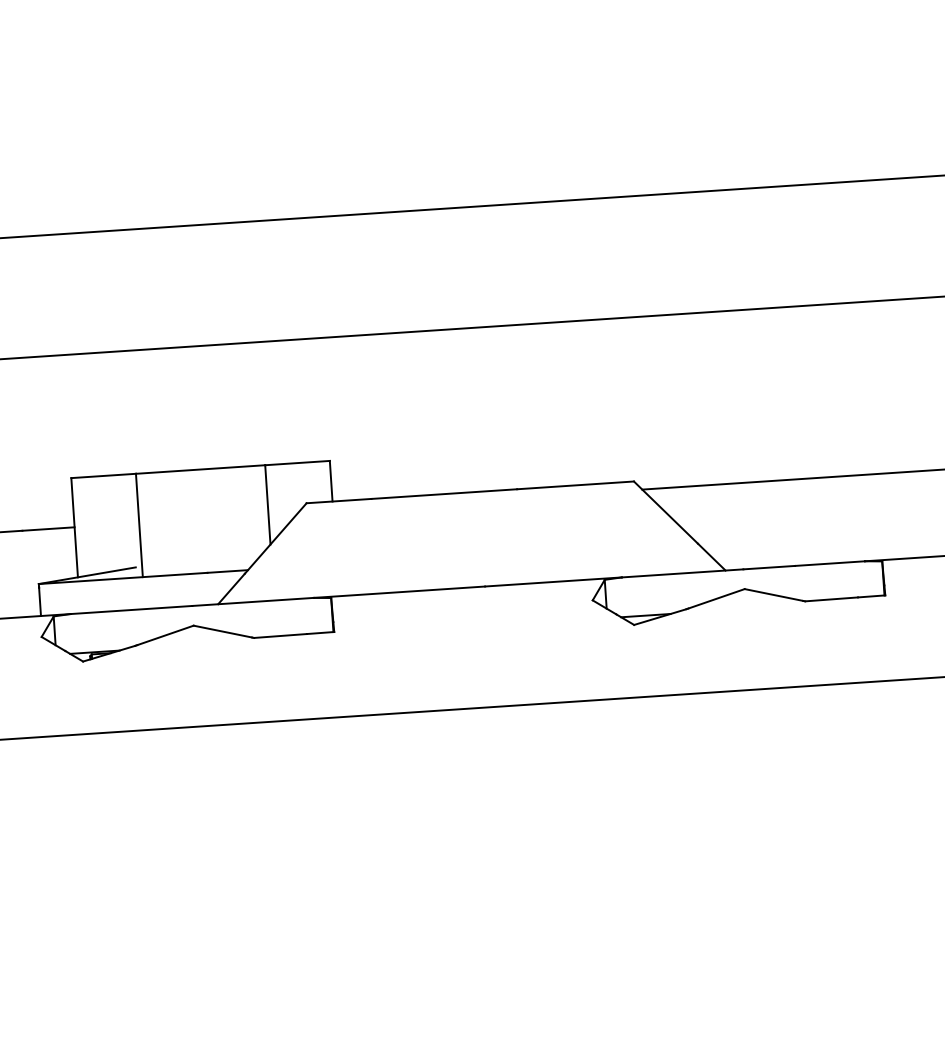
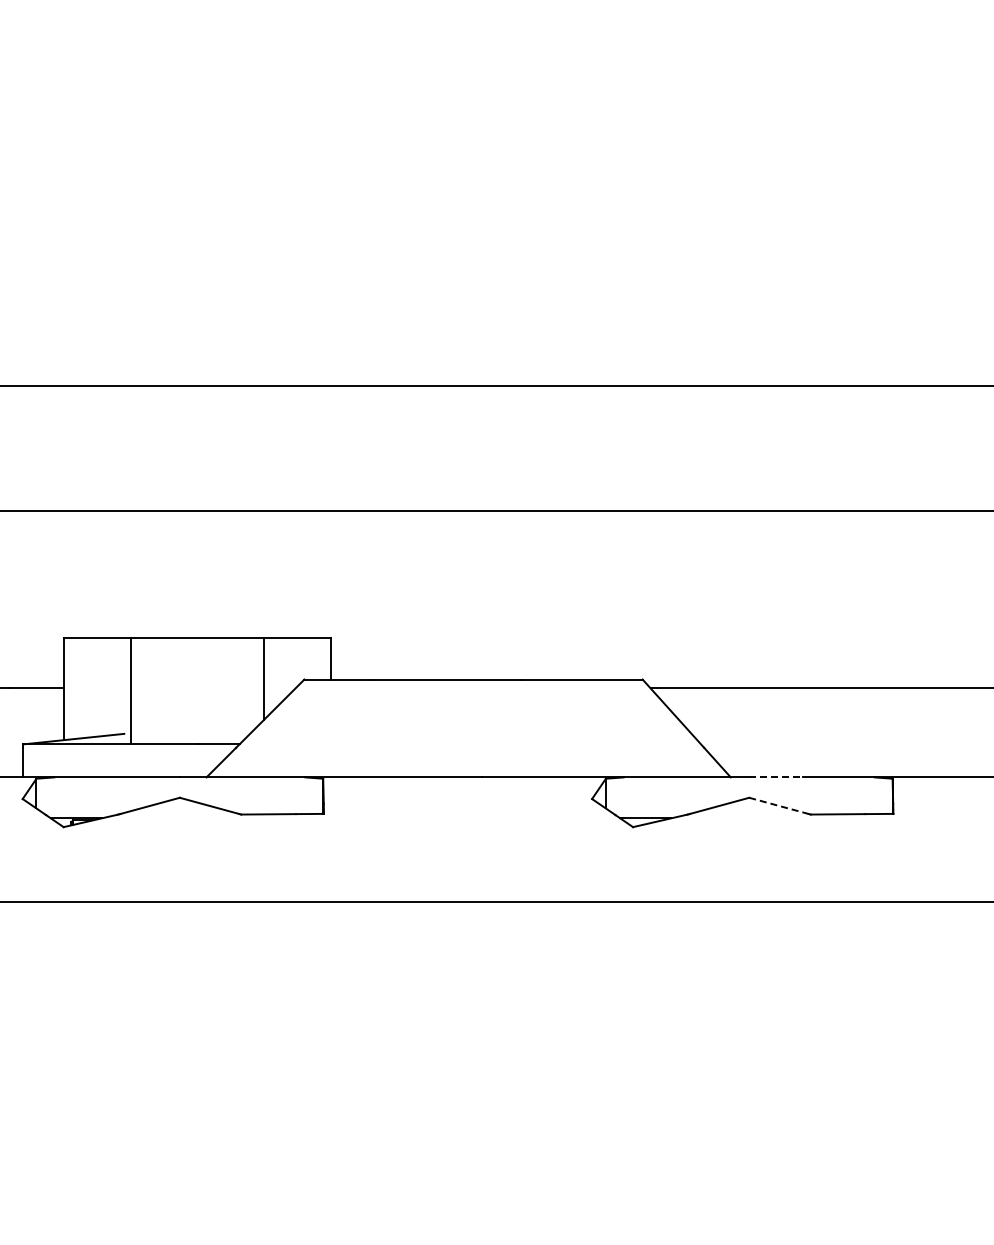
line: (768, 567) -> (775, 777), solid -> dashed
line: (773, 594) -> (778, 805), solid -> dashed

